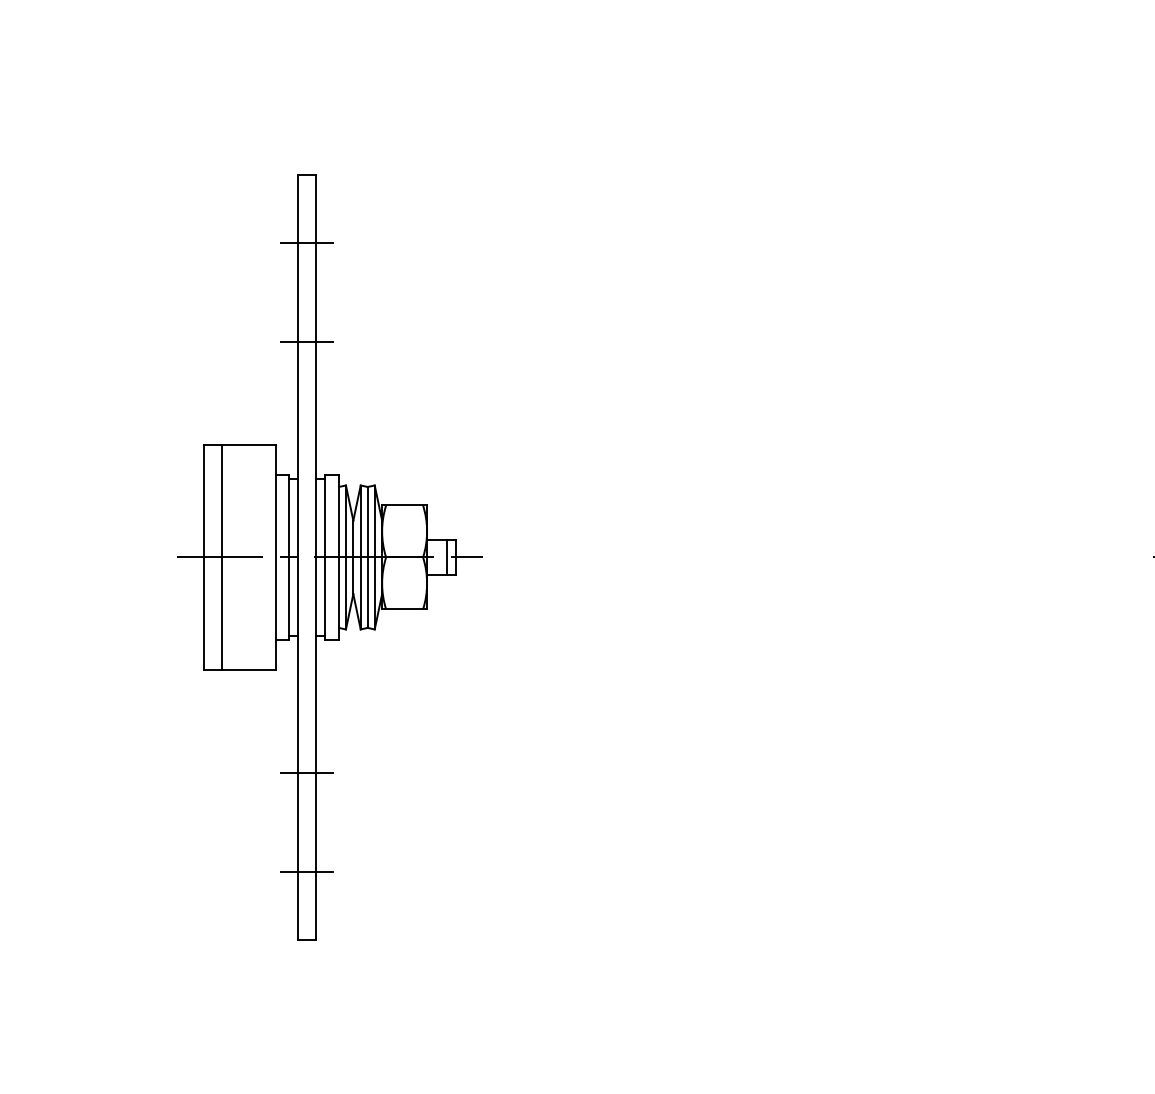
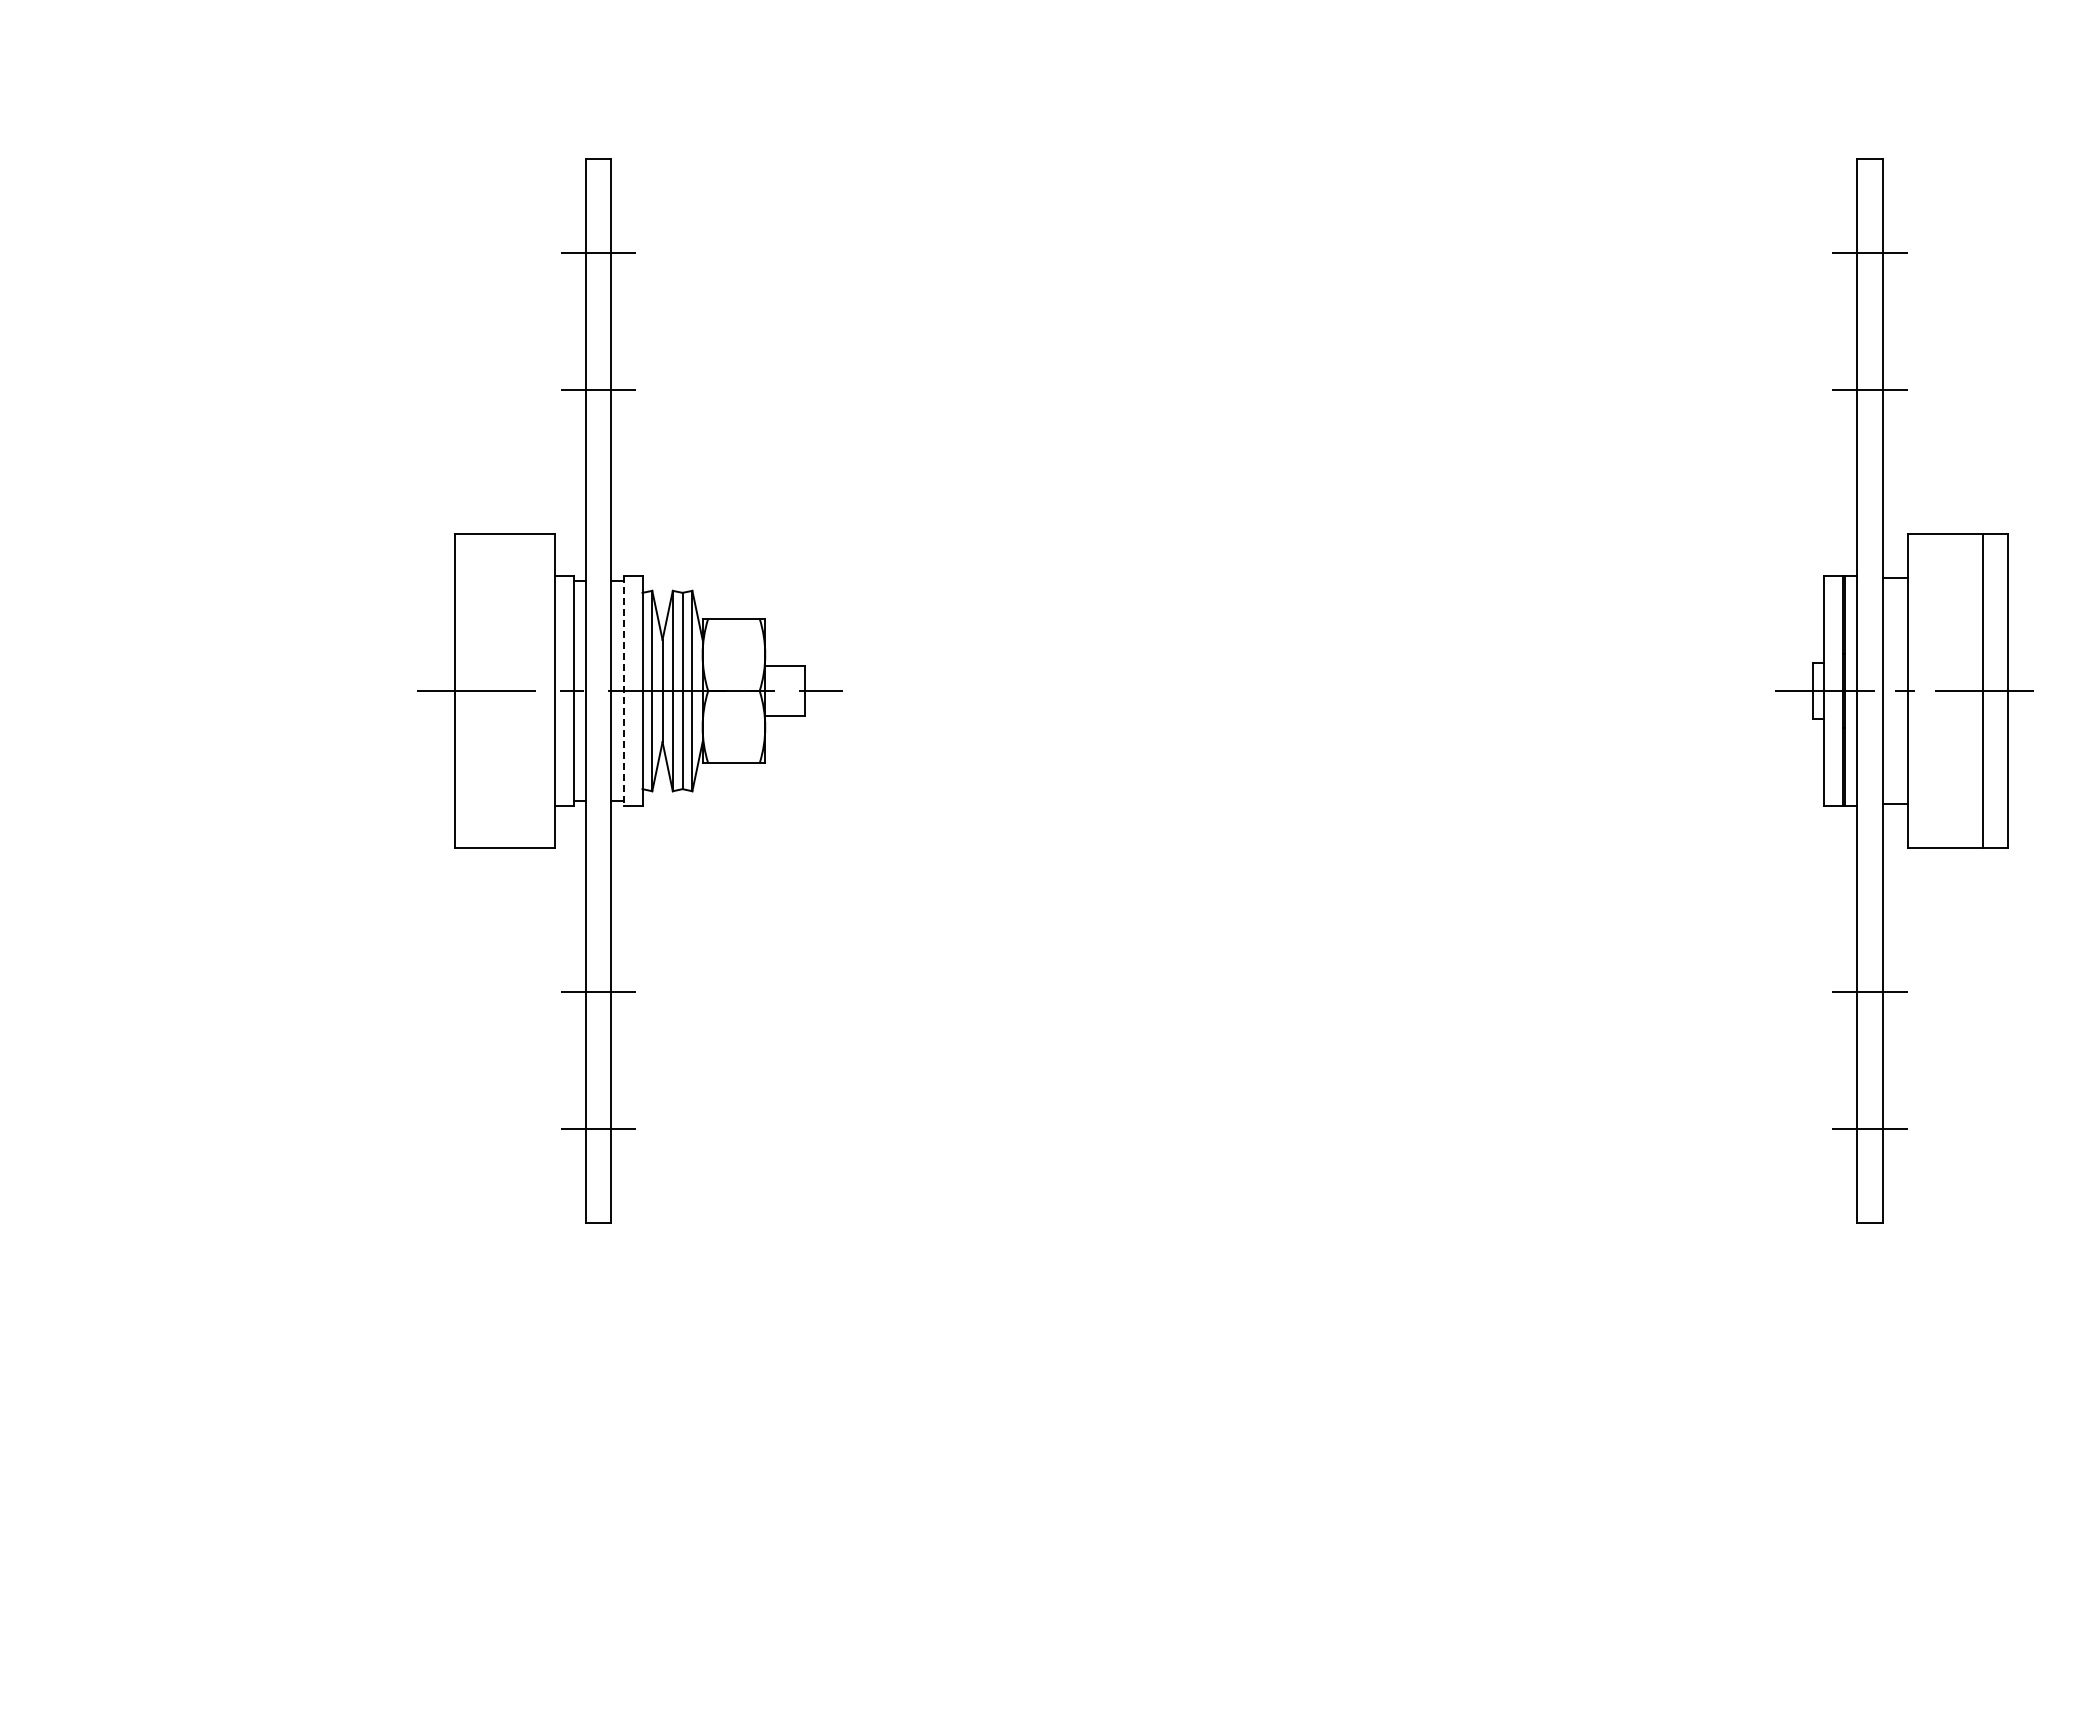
line: (221, 557) -> (479, 690), removed
line: (325, 557) -> (623, 691), solid -> dashed
line: (446, 557) -> (792, 690), removed

